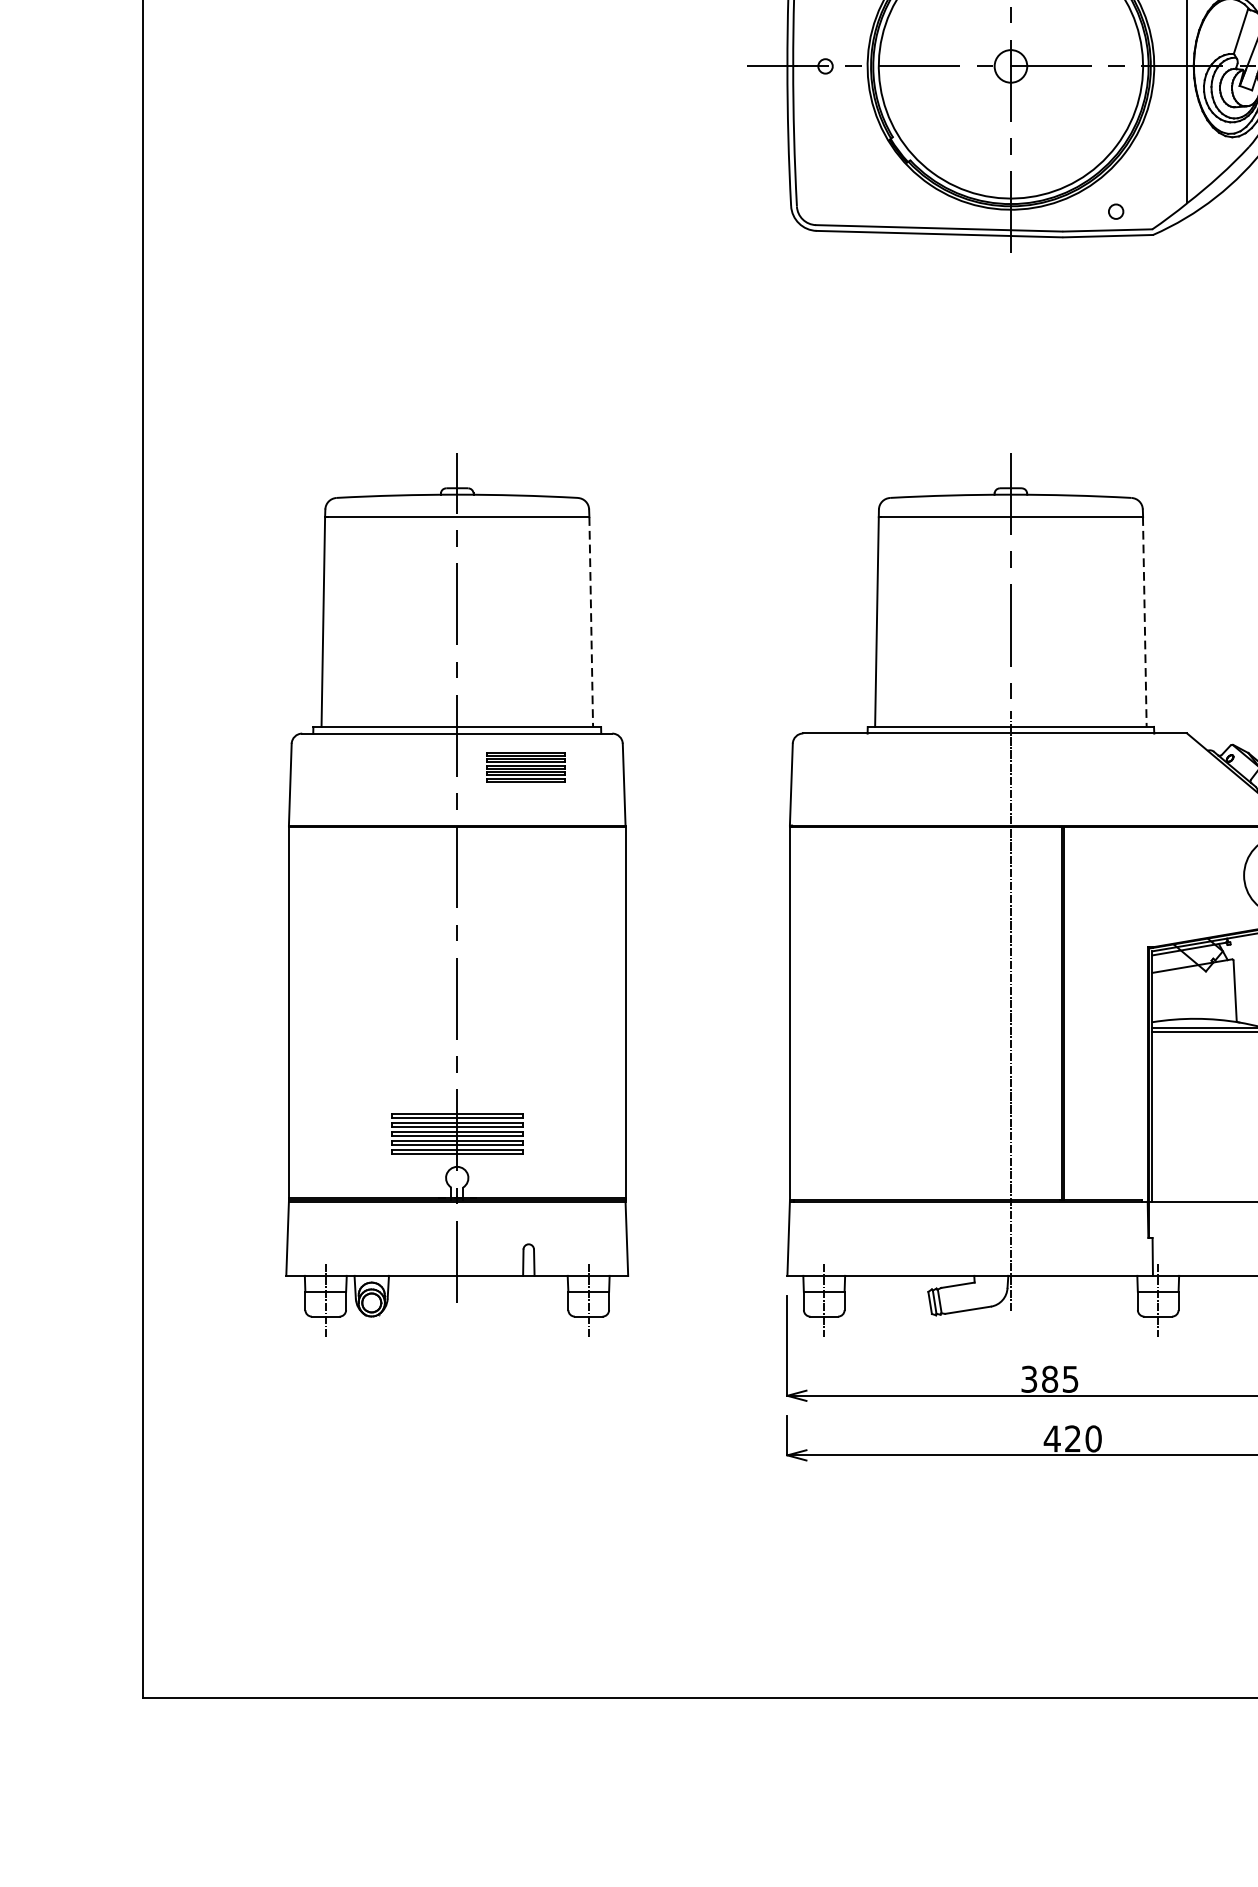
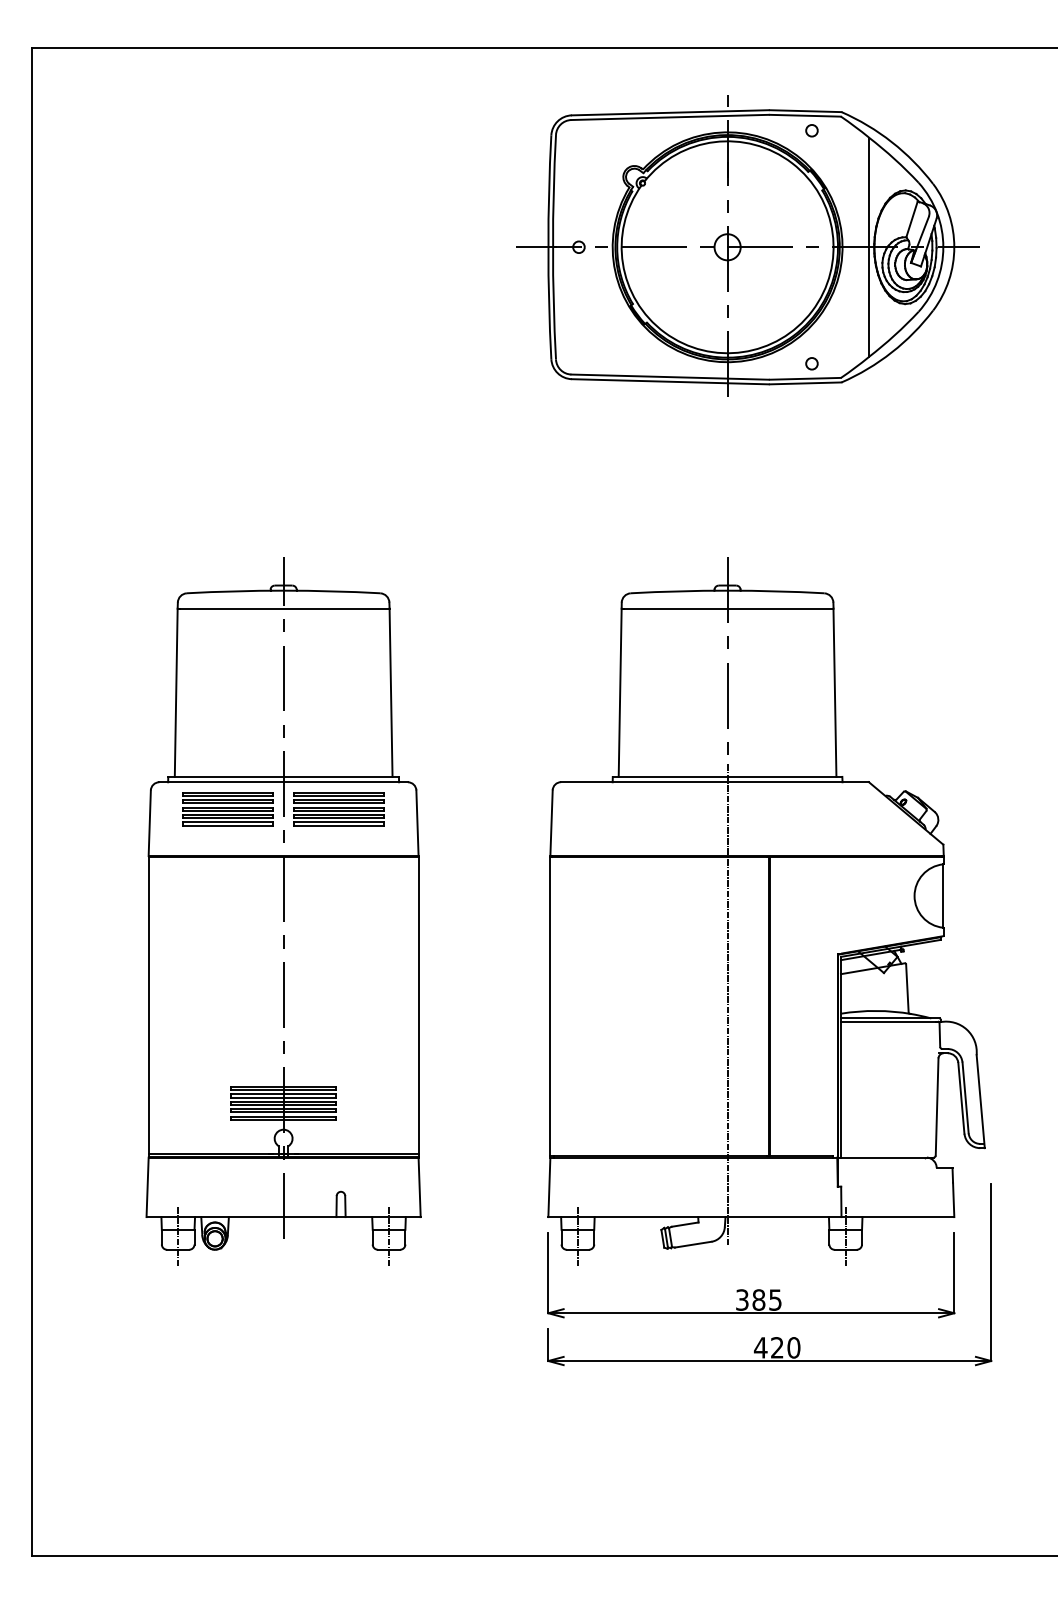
line: (591, 622) -> (391, 693), dashed -> solid
line: (1144, 622) -> (834, 693), dashed -> solid
part: (387, 767) -> (227, 809), added
part: (525, 767) -> (338, 809), size x1.43

